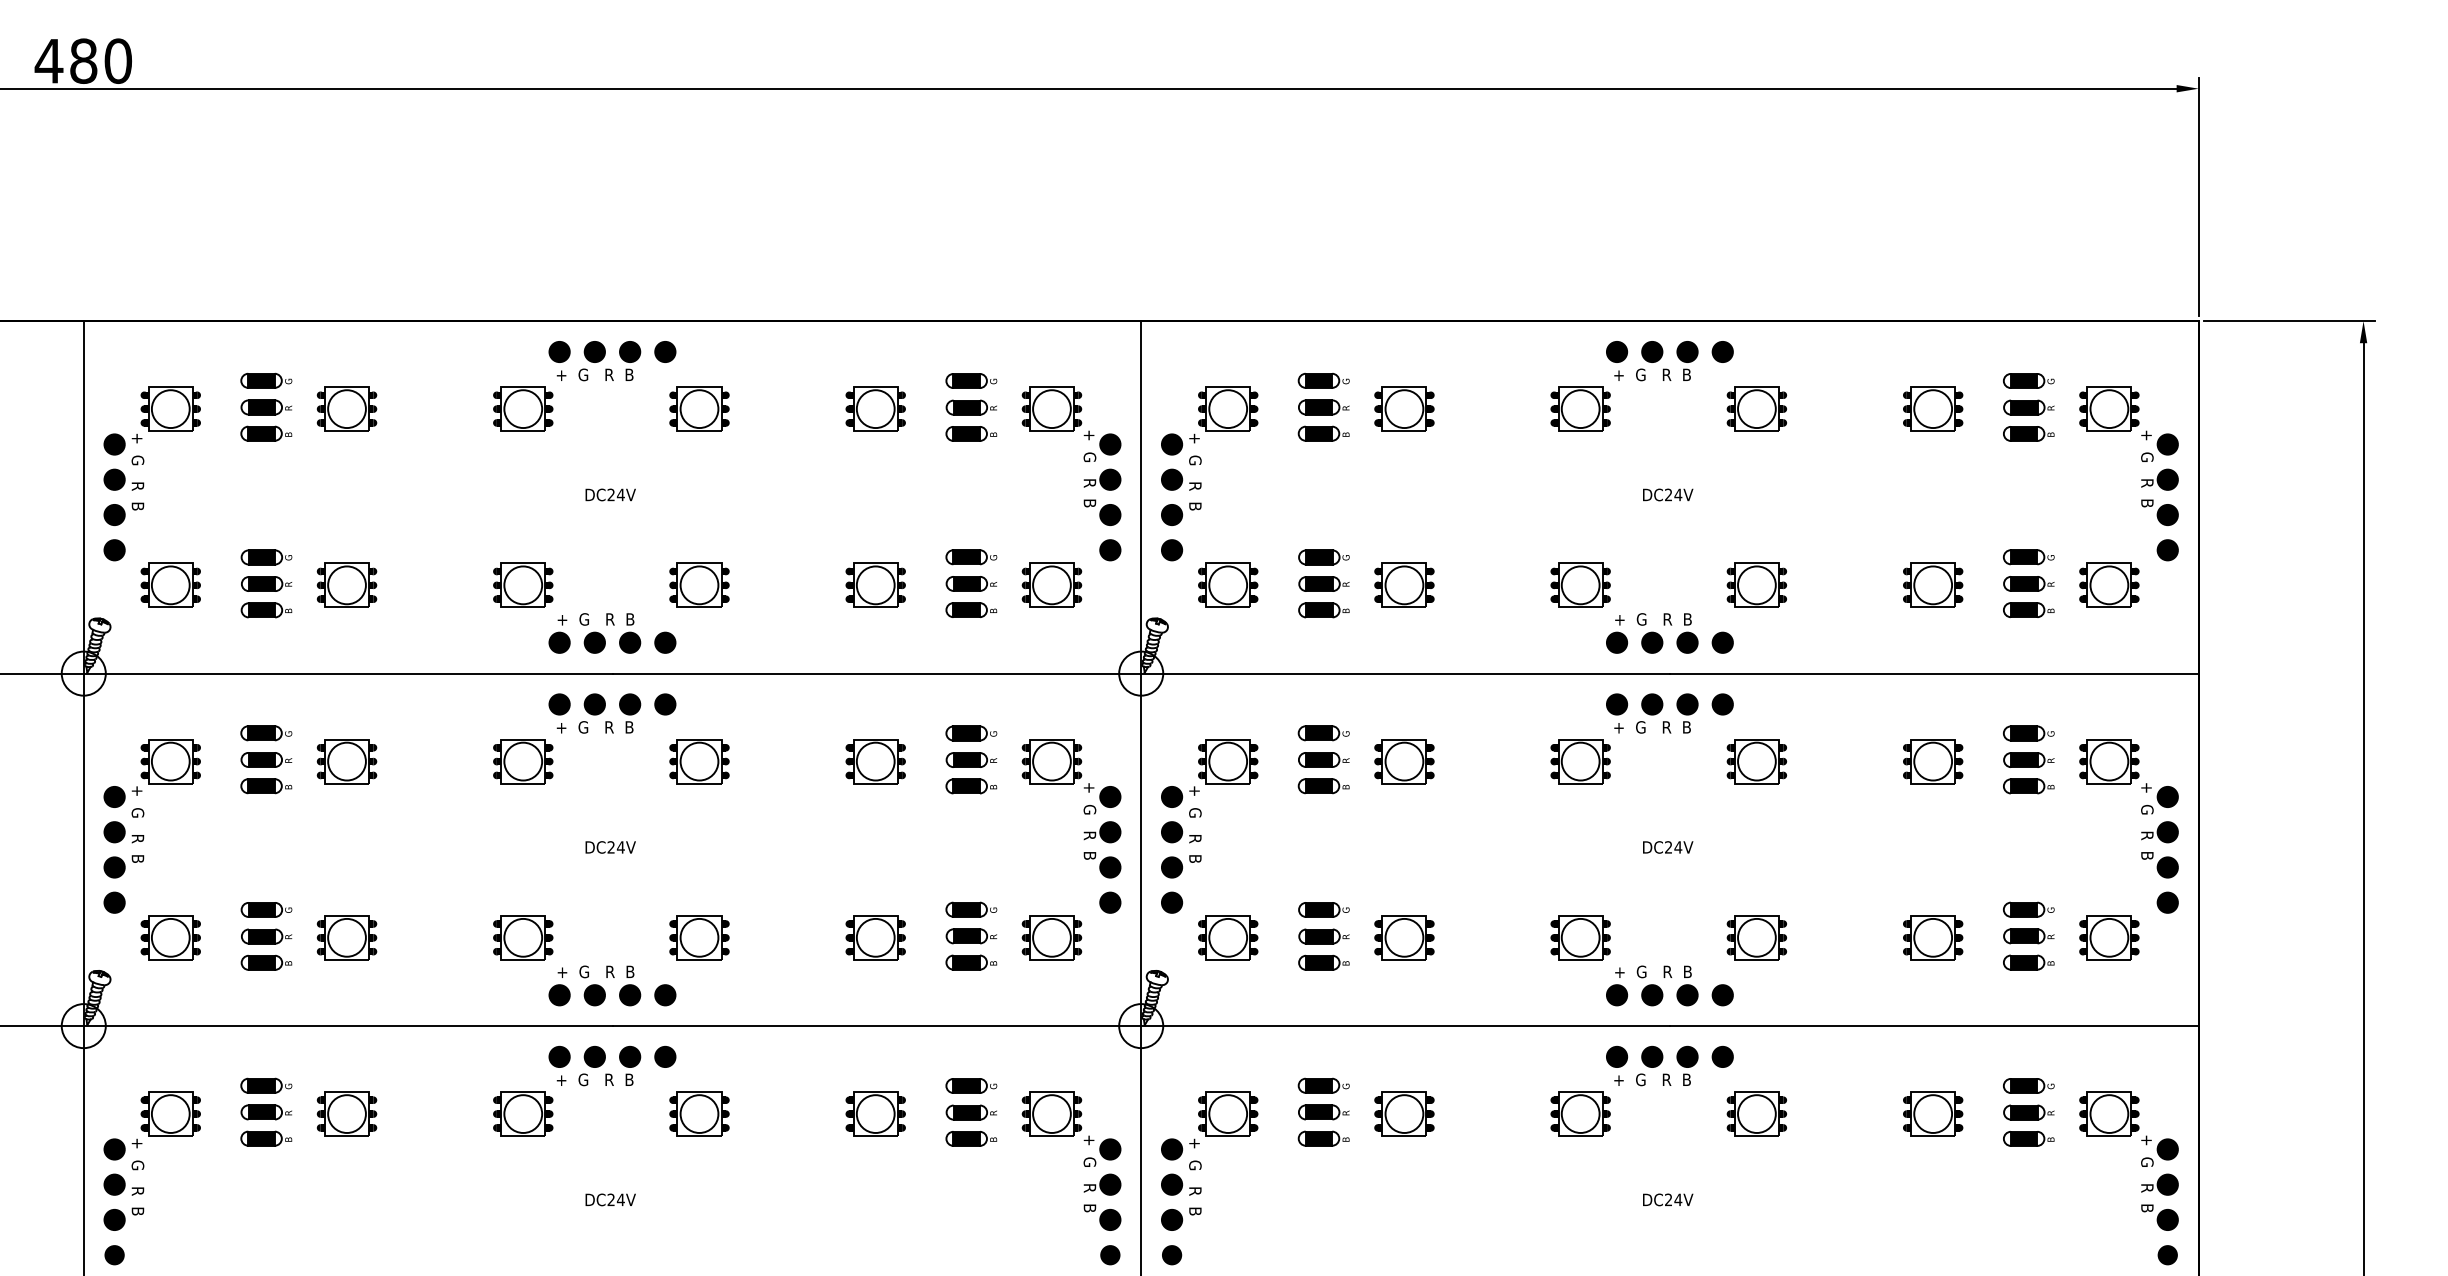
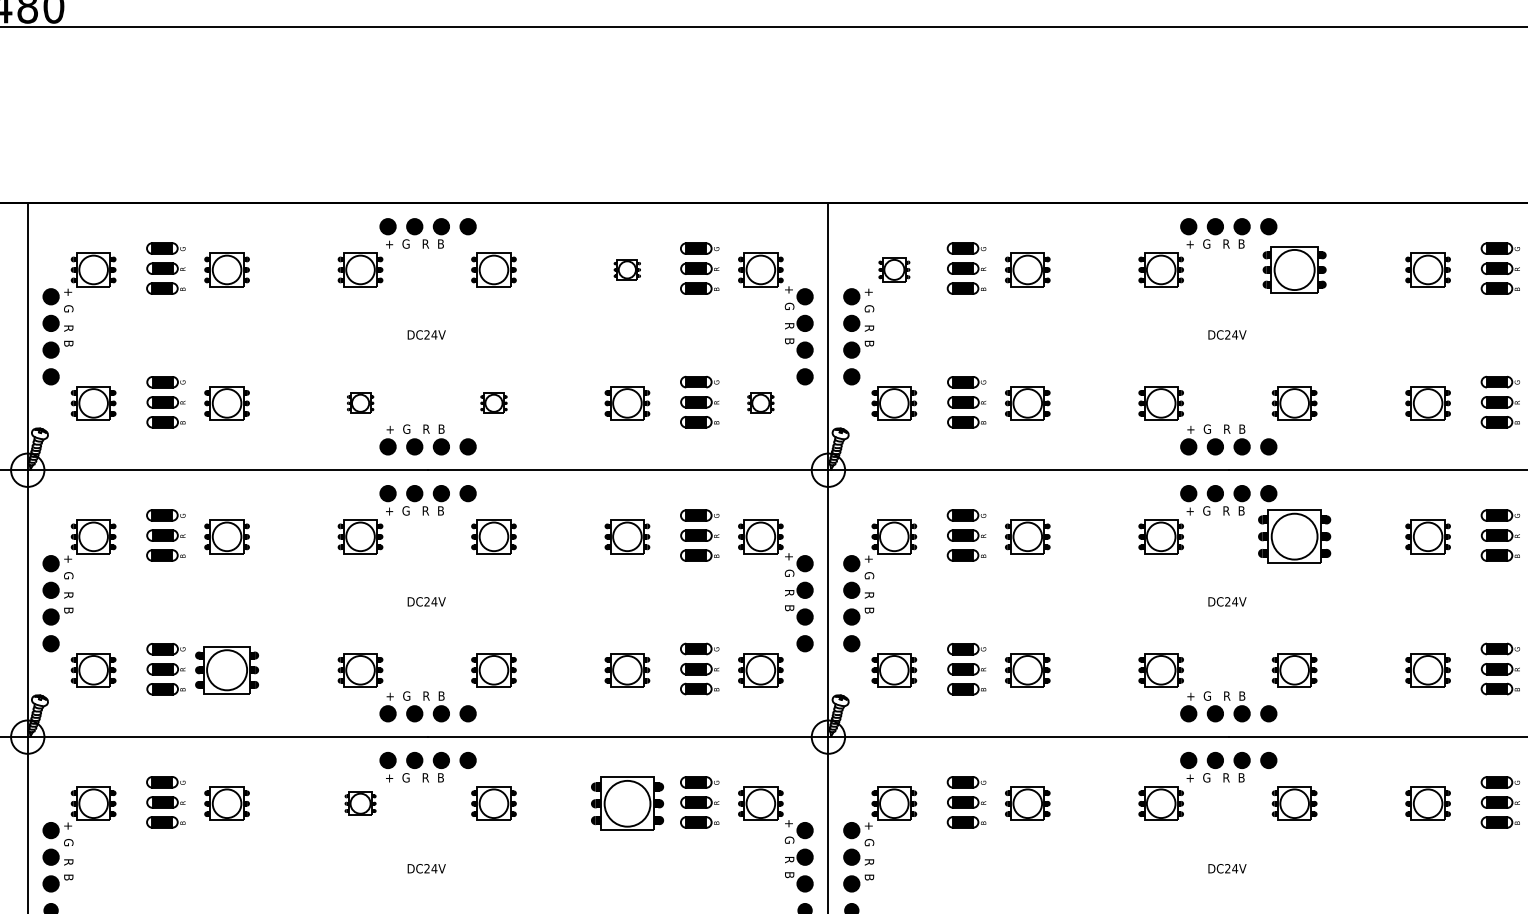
part: (875, 408) -> (627, 269), size x0.6
part: (1228, 408) -> (894, 269), size x0.7
part: (1756, 408) -> (1294, 269), size x1.4
part: (523, 584) -> (360, 402), size x0.6
part: (699, 584) -> (493, 402), size x0.6
part: (1051, 584) -> (760, 402), size x0.6
part: (1756, 761) -> (1294, 536), size x1.6
part: (346, 937) -> (226, 670), size x1.4
part: (523, 1113) -> (360, 803), size x0.7
part: (875, 1113) -> (627, 803), size x1.6

